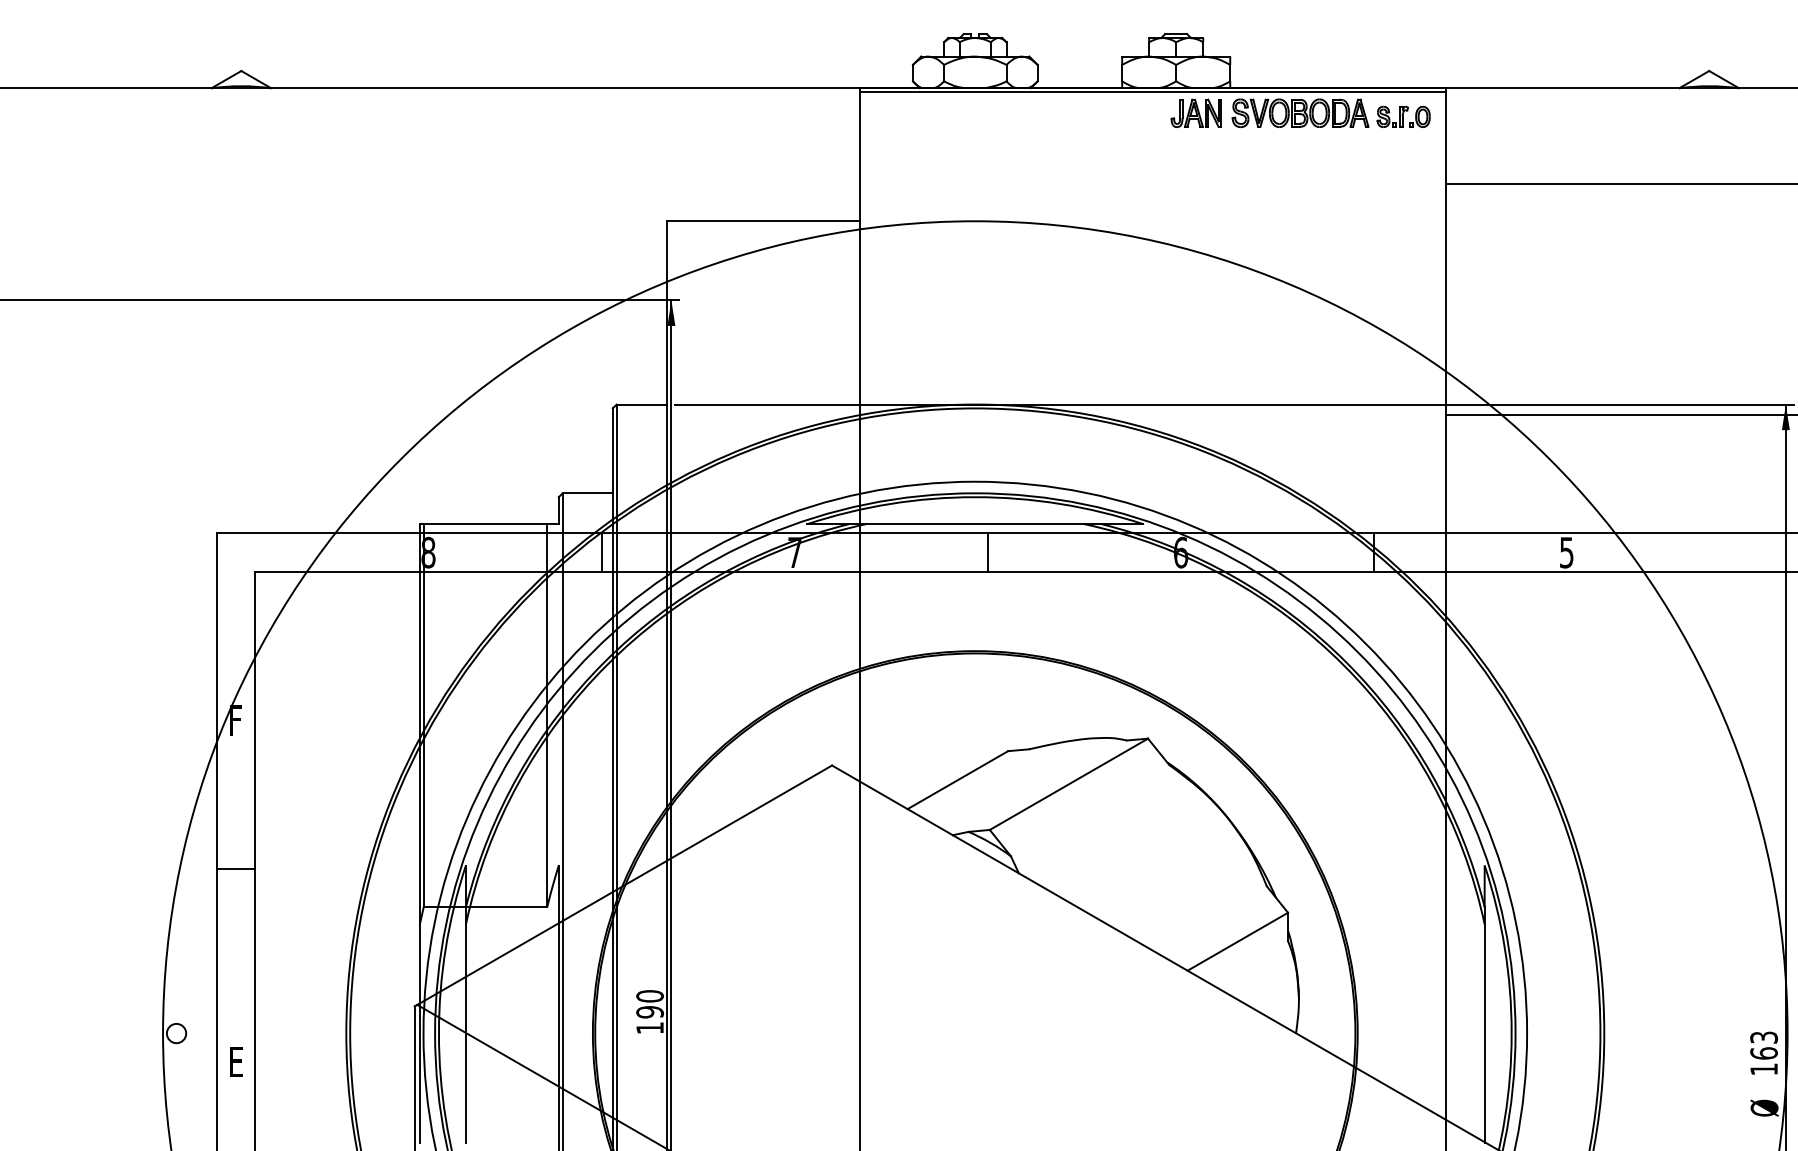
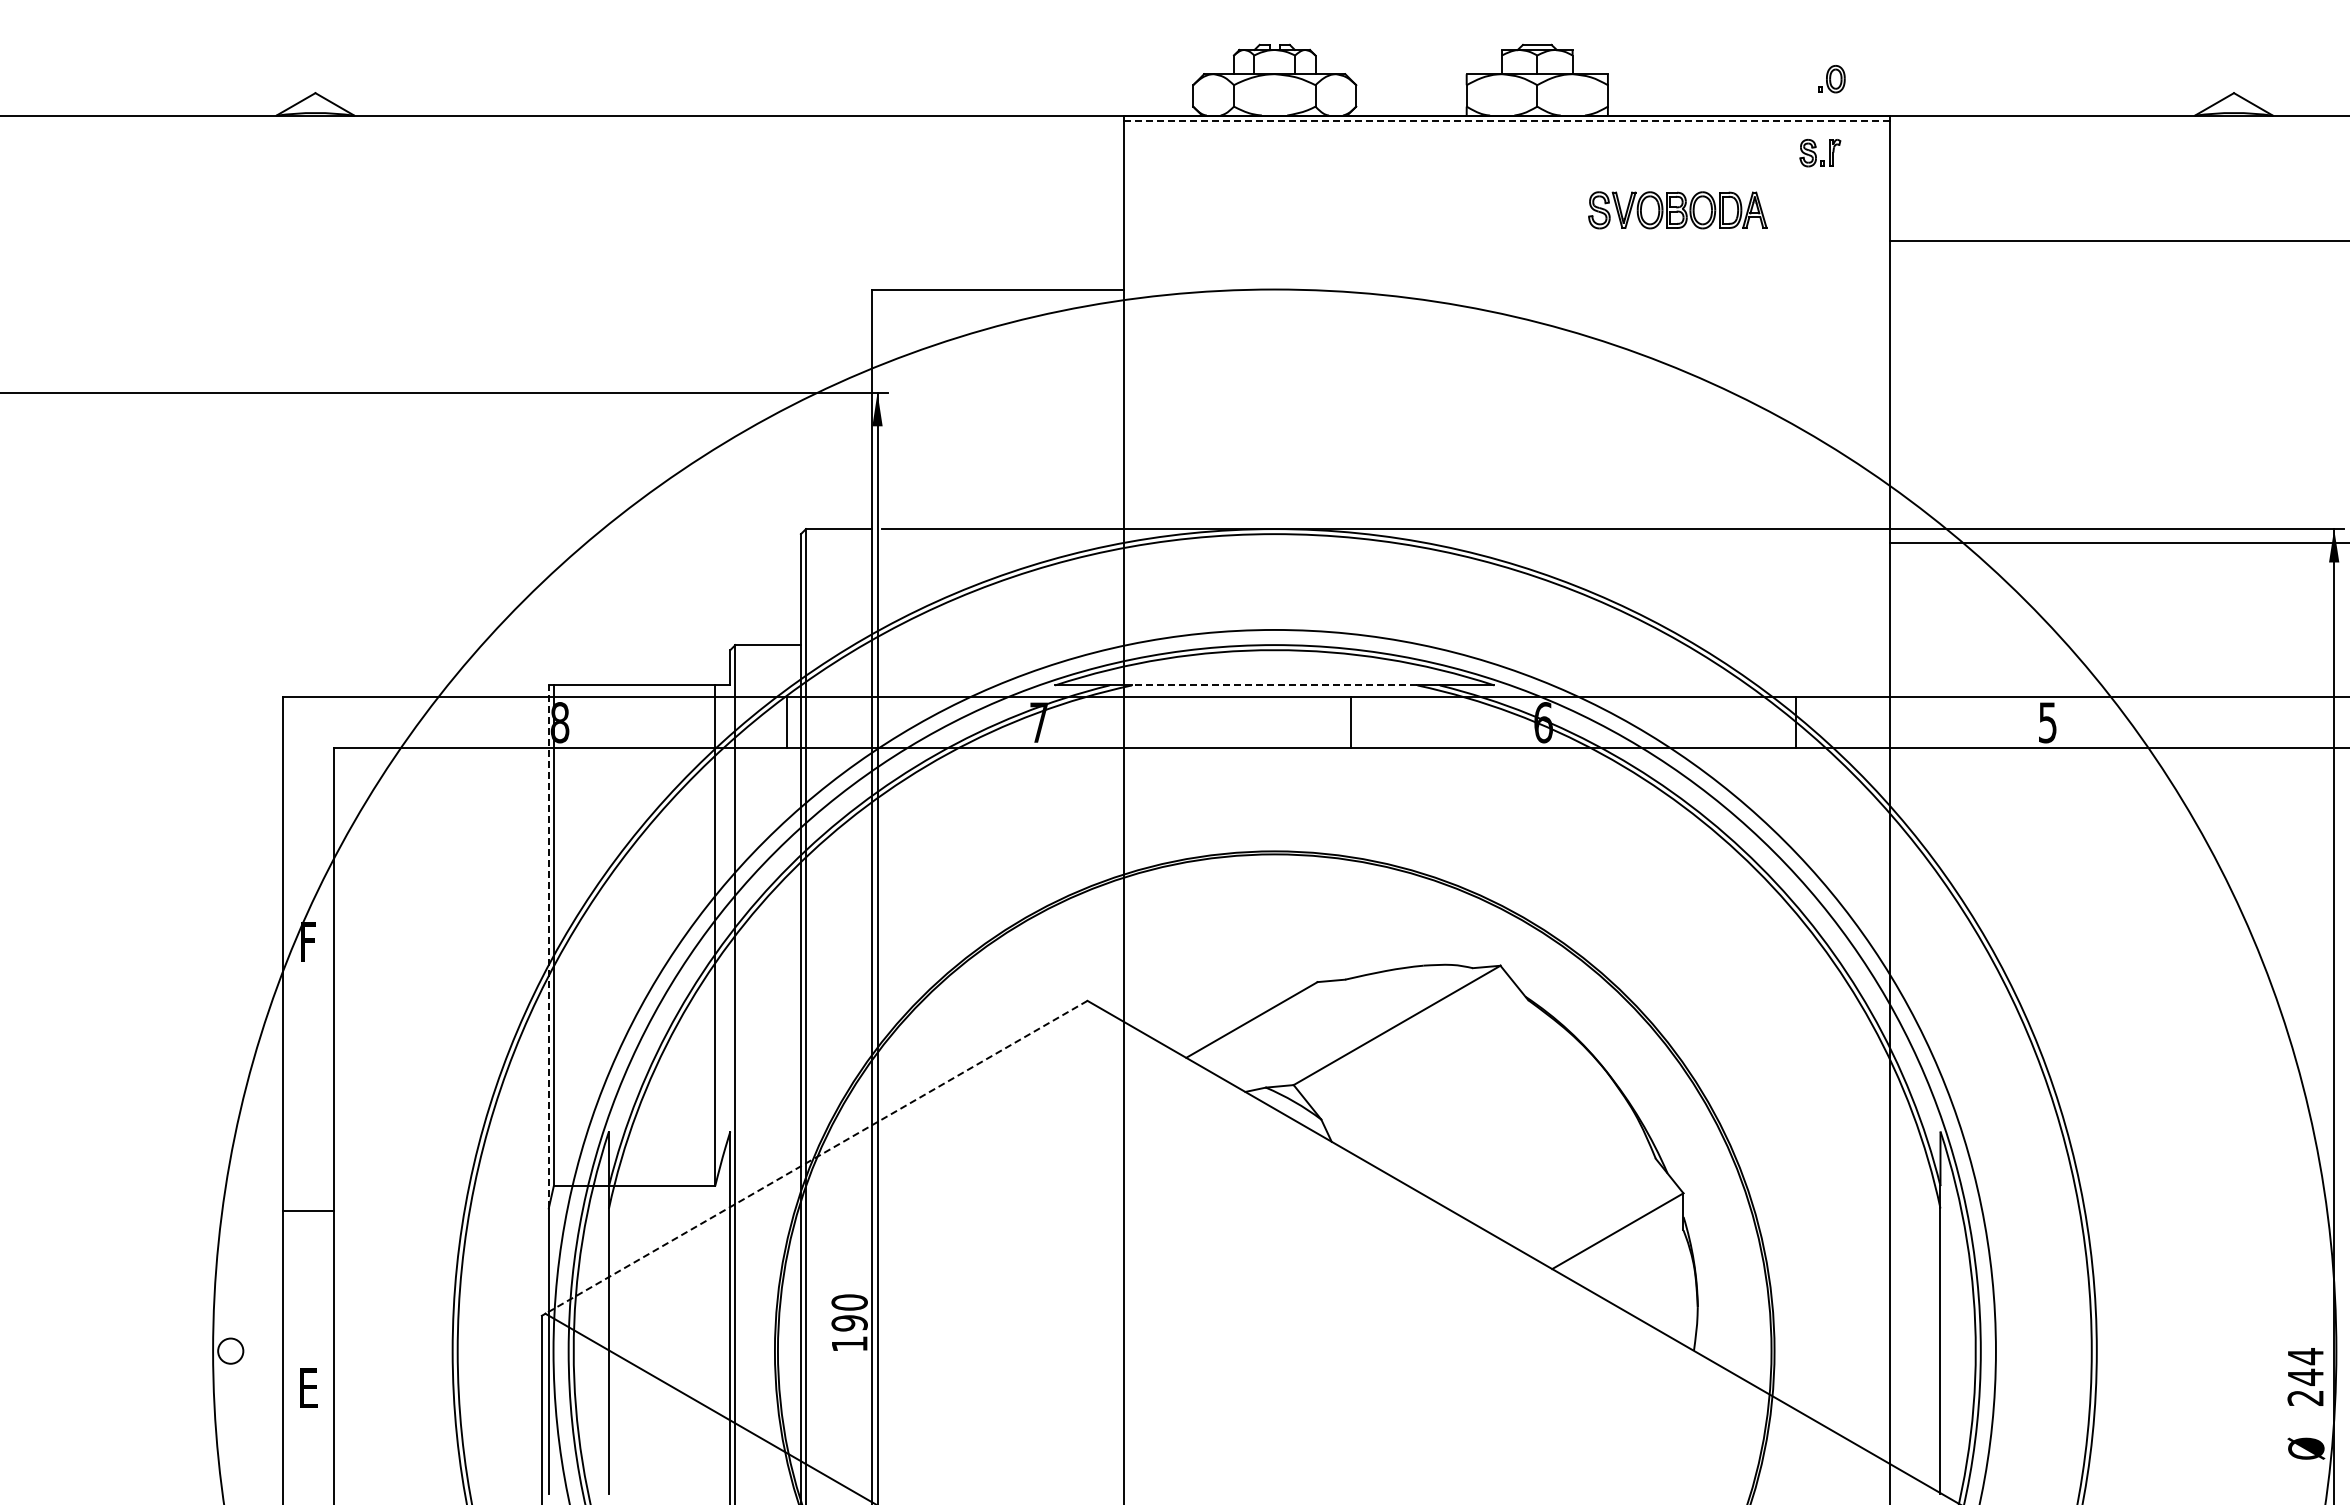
line: (1152, 91) -> (1506, 120), solid -> dashed
part: (1196, 113) -> (1563, 148), removed
part: (1300, 113) -> (1677, 210), moved
part: (1419, 117) -> (1831, 79), moved
line: (975, 524) -> (1274, 685), solid -> dashed
line: (988, 552) -> (1350, 722), moved
line: (419, 723) -> (548, 946), solid -> dashed
line: (236, 869) -> (308, 1211), moved
line: (624, 885) -> (816, 1157), solid -> dashed
text: (1763, 1052) -> (2305, 1376), 163 -> 244

